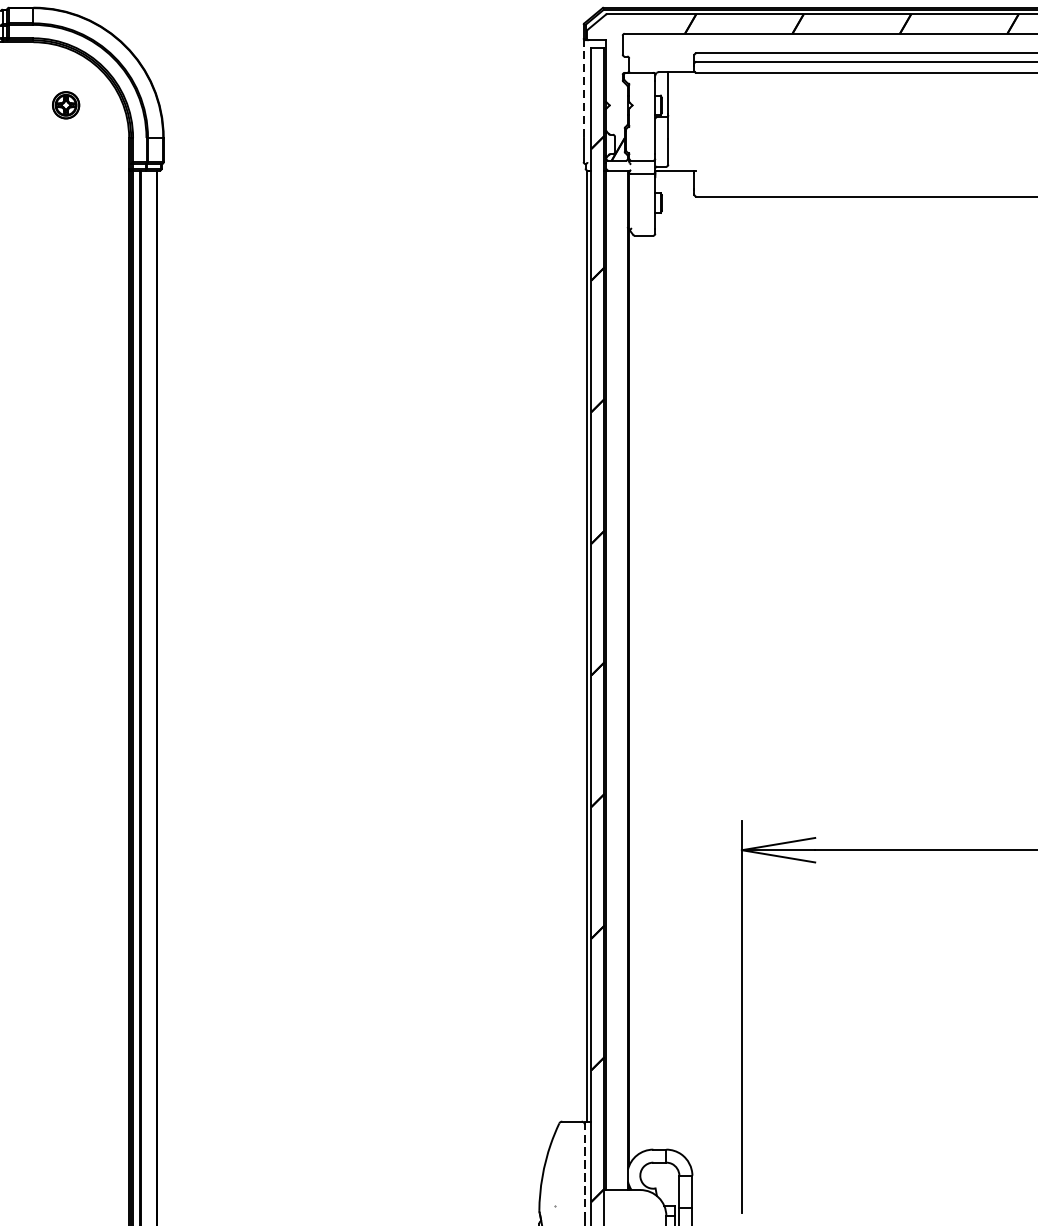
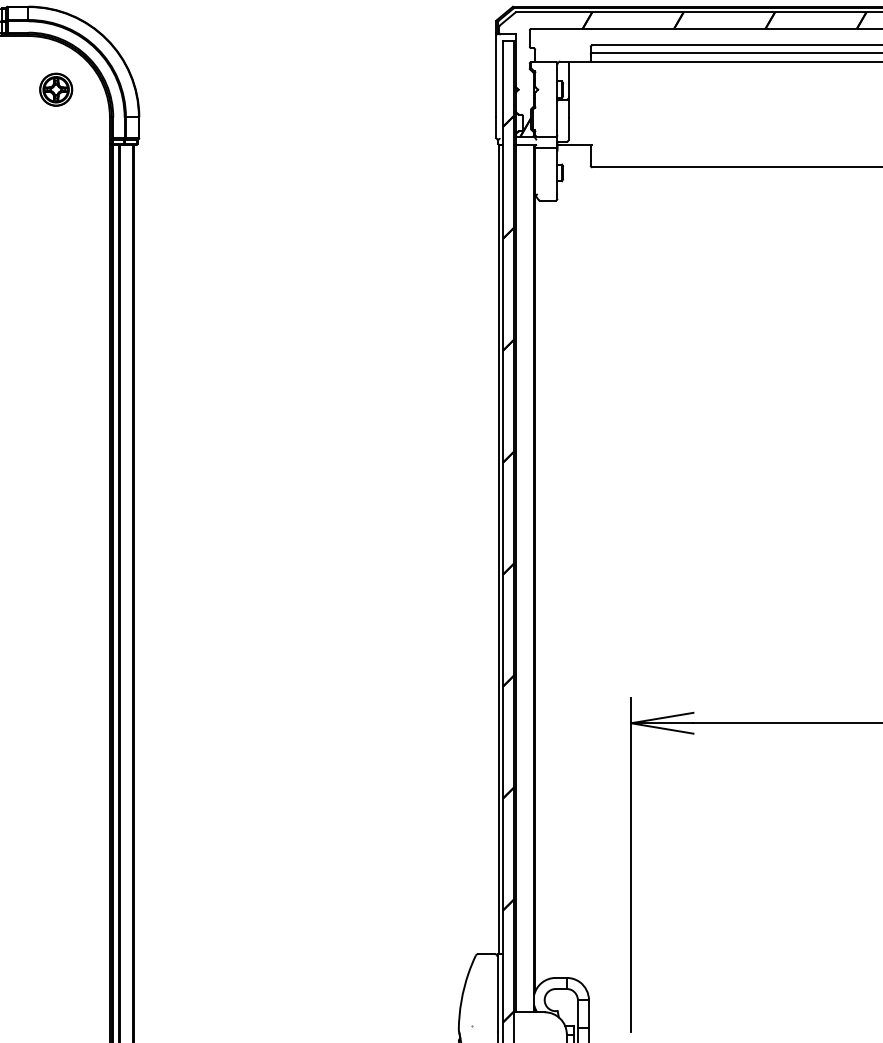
line: (583, 88) -> (496, 75), dashed -> solid
part: (66, 105) -> (56, 89), size x1.43
line: (584, 1166) -> (497, 992), dashed -> solid

